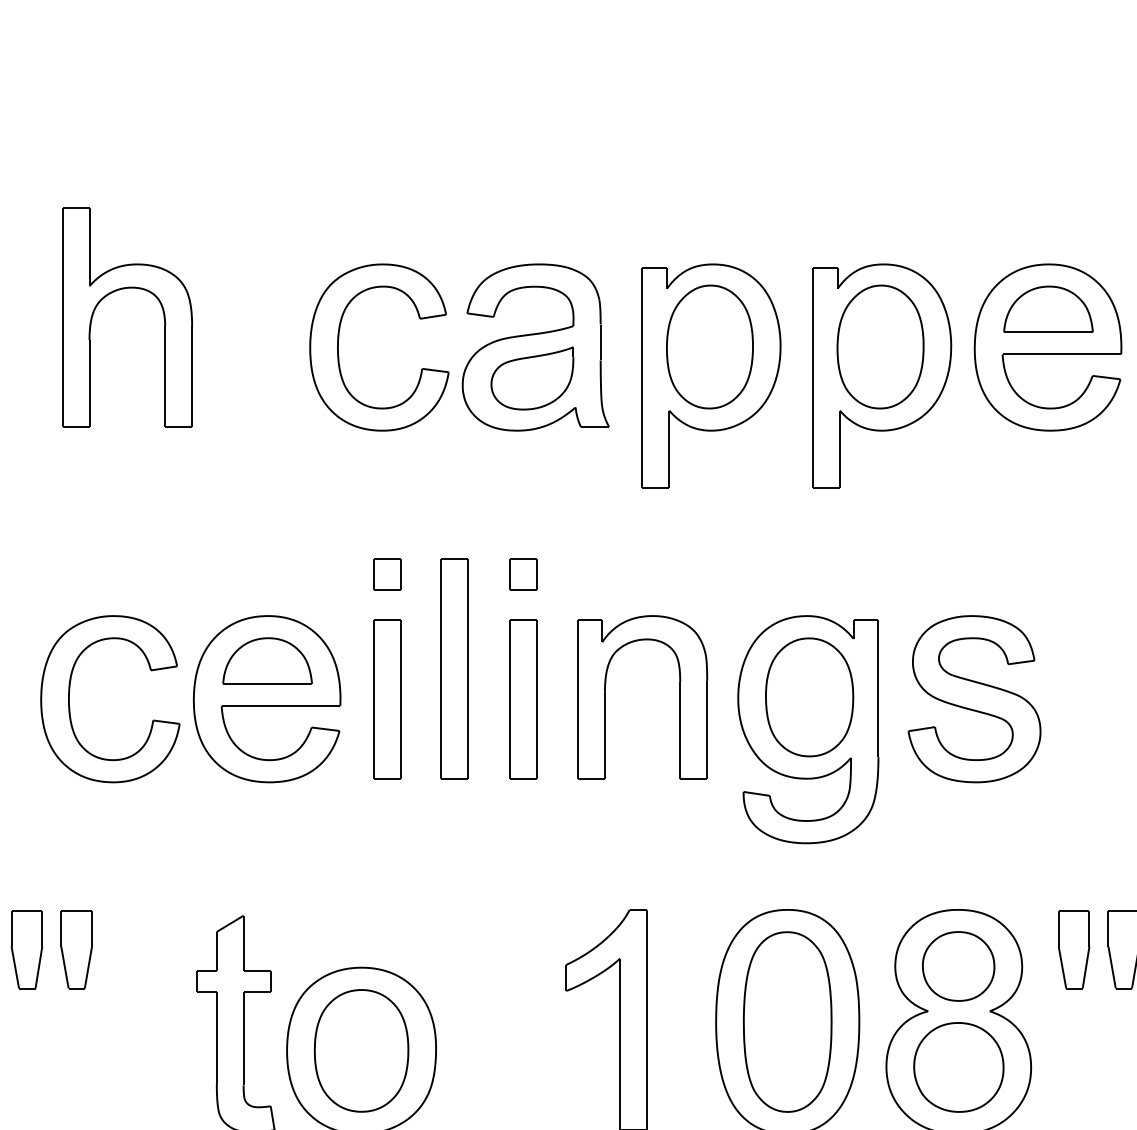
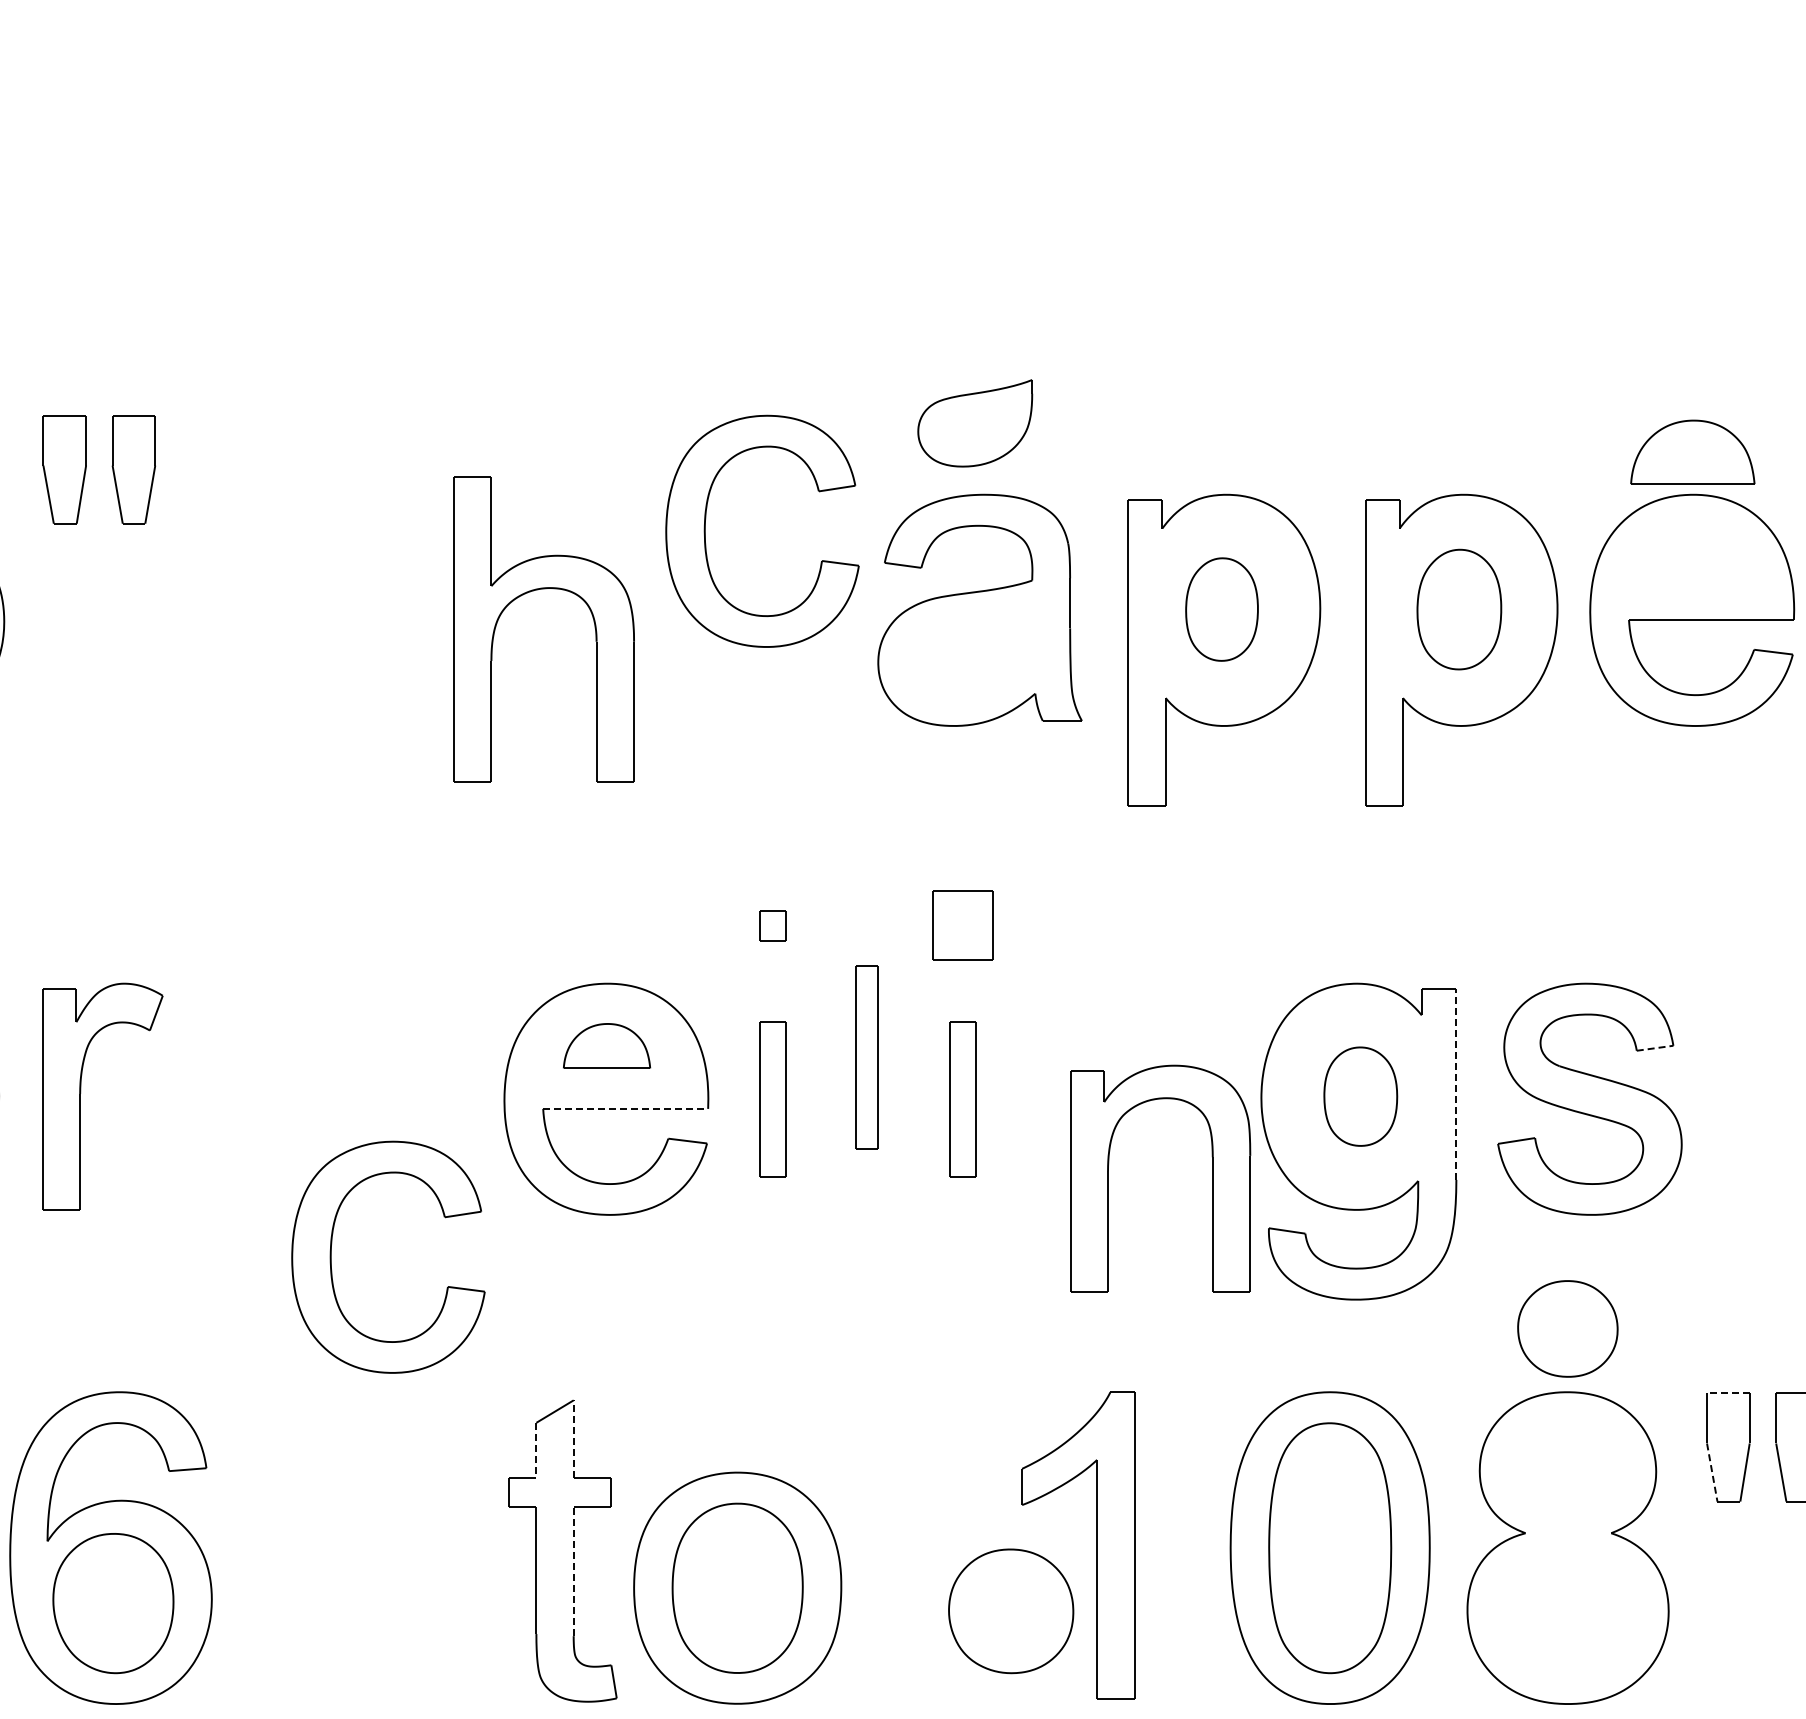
part: (117, 290) -> (530, 592), moved
part: (1048, 308) -> (1692, 451), moved
part: (338, 346) -> (705, 530), moved
part: (709, 346) -> (1221, 609), size x0.6
part: (880, 346) -> (1459, 609), size x0.7
part: (532, 378) -> (975, 423), moved
part: (386, 574) -> (772, 926), size x0.7
part: (523, 574) -> (962, 926), size x1.6
part: (267, 660) -> (606, 1045), size x0.7
line: (1021, 662) -> (1655, 1048), solid -> dashed
part: (454, 669) -> (866, 1057), size x0.6
line: (878, 688) -> (1456, 1084), solid -> dashed
part: (605, 697) -> (1108, 1178), moved
part: (809, 697) -> (1360, 1096), size x0.6
part: (69, 698) -> (331, 1256), moved
part: (386, 699) -> (772, 1099), size x0.7
part: (523, 699) -> (962, 1099), size x0.7
line: (281, 705) -> (626, 1108), solid -> dashed
line: (1073, 910) -> (1727, 1393), solid -> dashed
line: (243, 943) -> (573, 1438), solid -> dashed
part: (27, 949) -> (272, 1447), removed
part: (76, 949) -> (341, 1447), removed
line: (216, 951) -> (536, 1450), solid -> dashed
part: (958, 966) -> (1567, 1328), moved
line: (1062, 967) -> (1712, 1472), solid -> dashed
line: (243, 1038) -> (573, 1571), solid -> dashed
part: (959, 1067) -> (1011, 1611), moved

